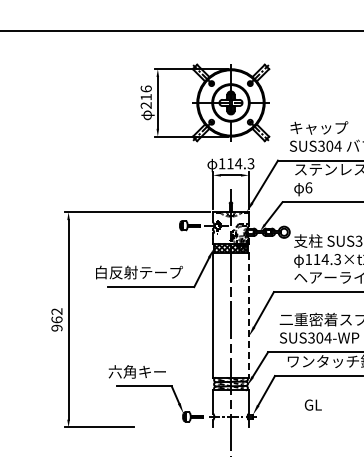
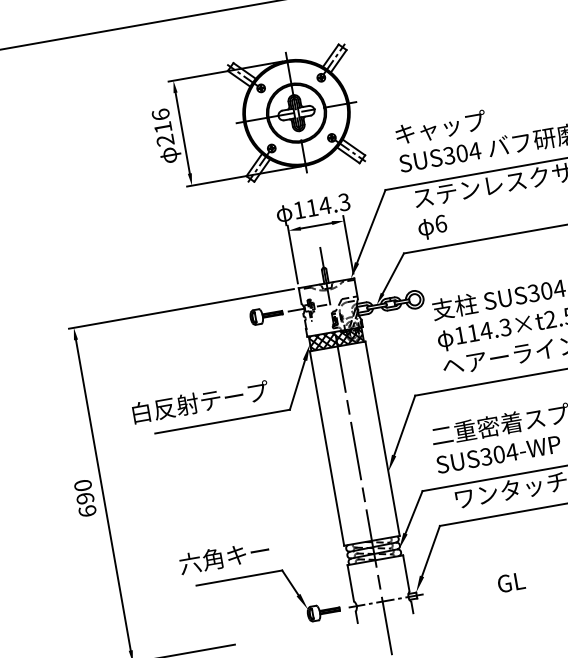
line: (248, 315) -> (382, 439), dashed -> solid
text: (56, 319) -> (84, 497), 962 -> 690
text: (312, 404) -> (509, 581), moved

